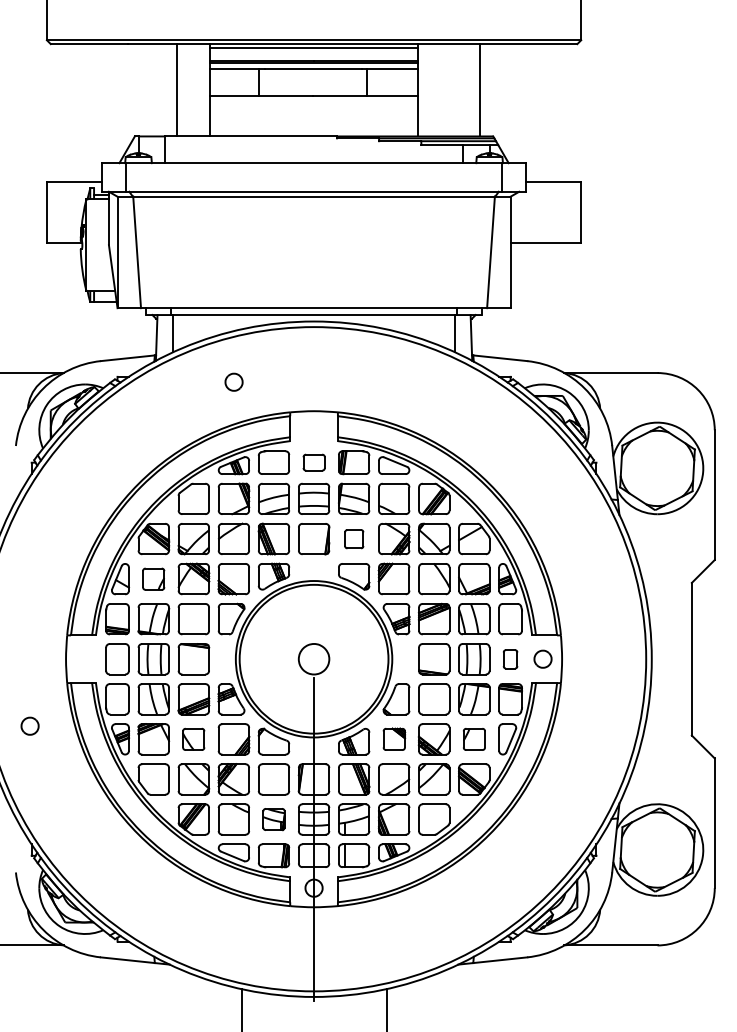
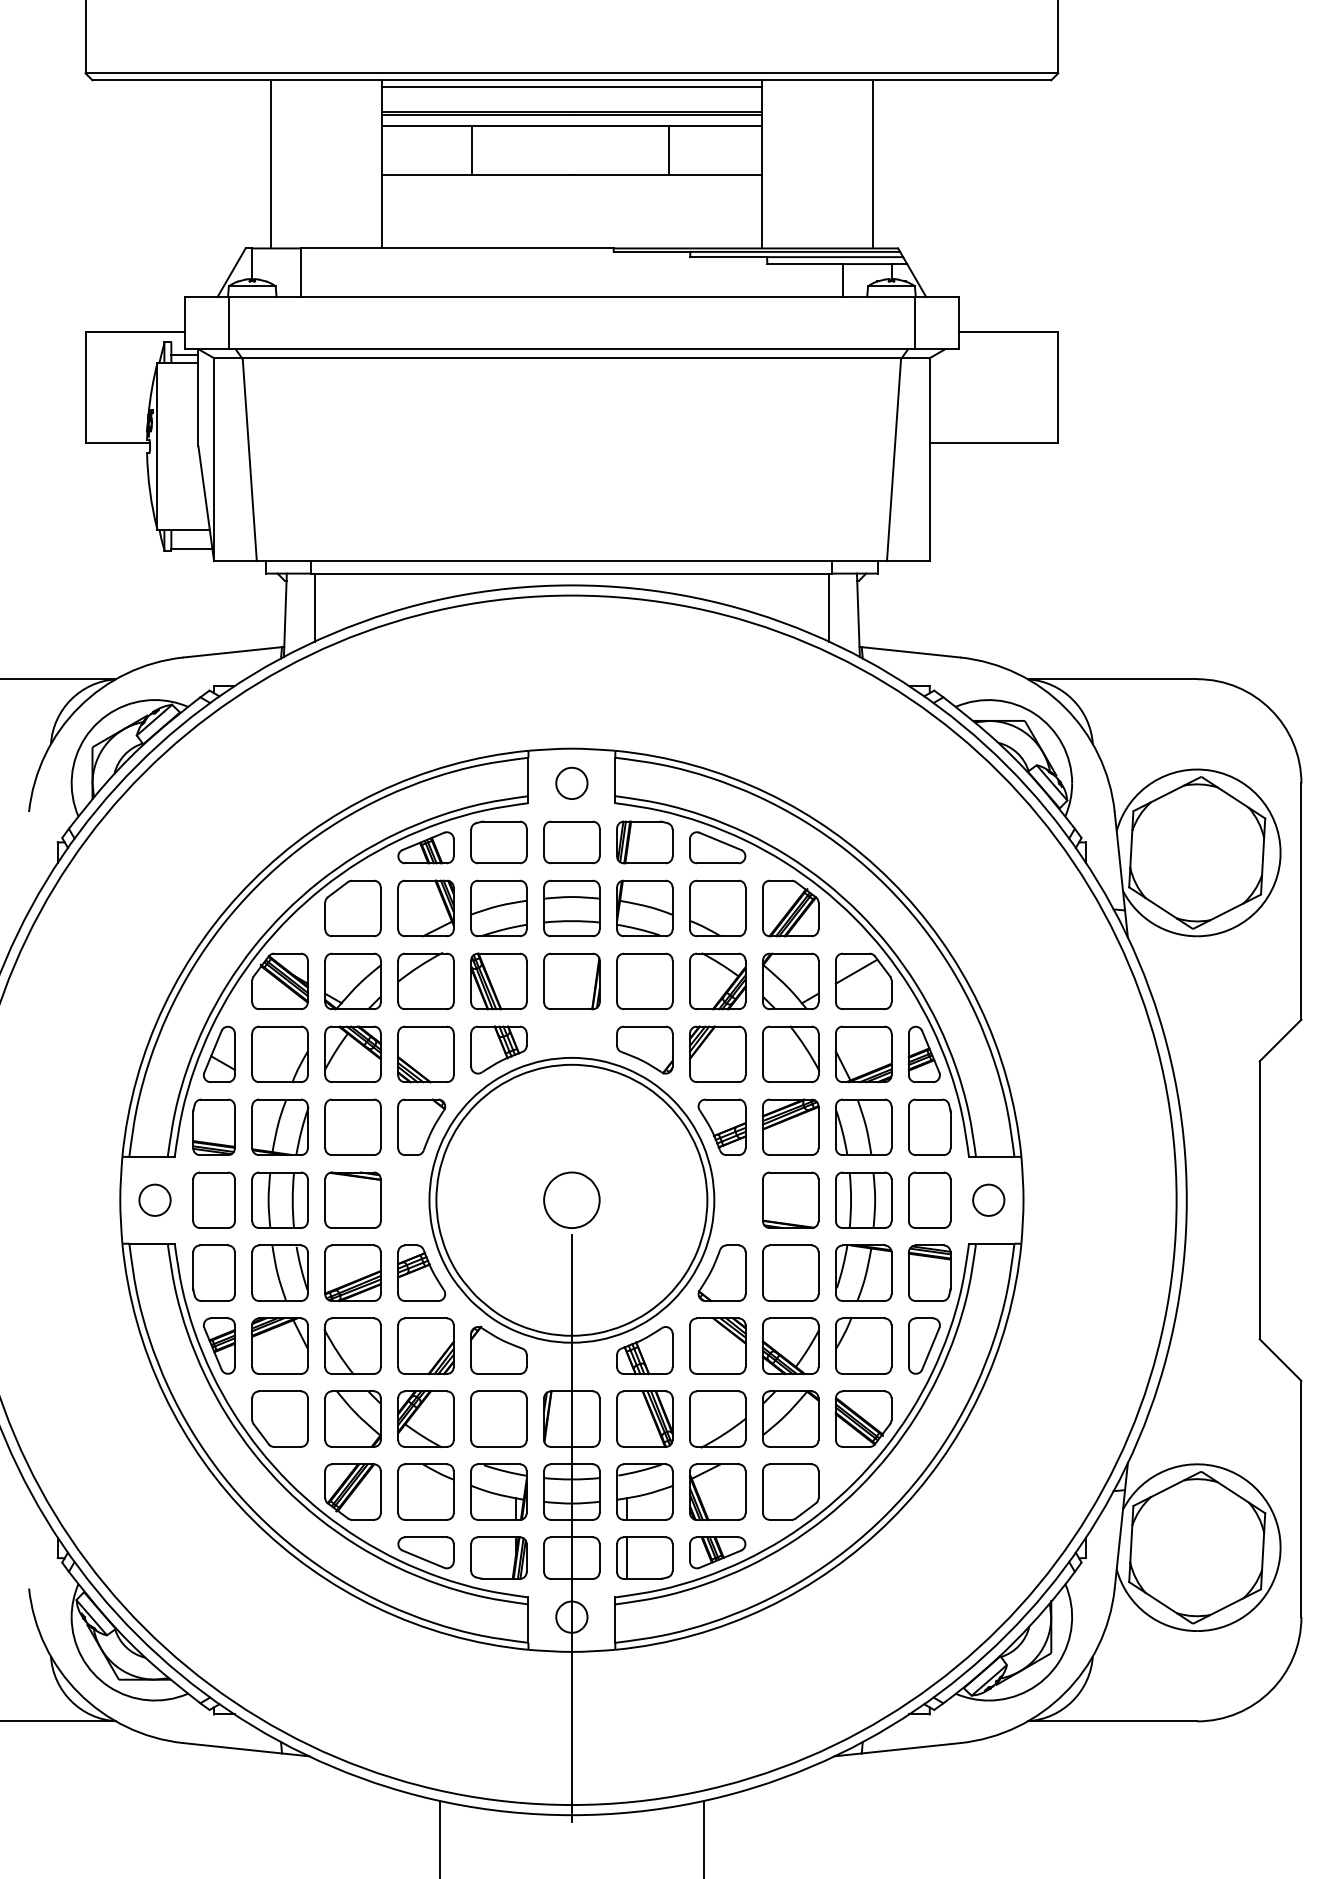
line: (176, 90) -> (270, 164), moved
part: (233, 381) -> (570, 782), moved
part: (314, 462) -> (572, 842), size x1.43
part: (354, 539) -> (645, 982), size x1.67
part: (153, 579) -> (279, 1055), size x1.43
part: (510, 659) -> (929, 1200), size x1.67
part: (29, 725) -> (153, 1198), moved
part: (193, 739) -> (352, 1346), size x1.43
part: (394, 739) -> (718, 1346), size x1.43
part: (474, 739) -> (863, 1346), size x1.43
part: (273, 819) -> (498, 1492), size x1.43

